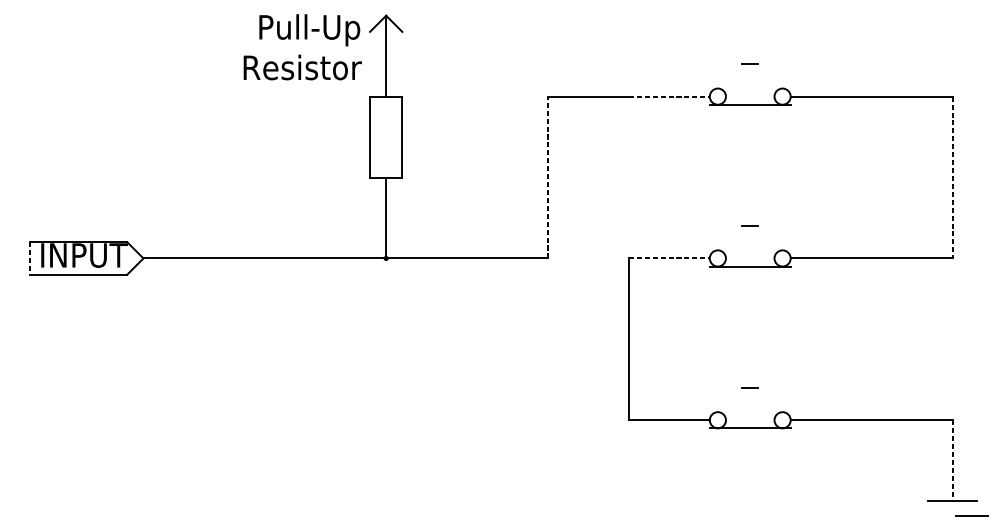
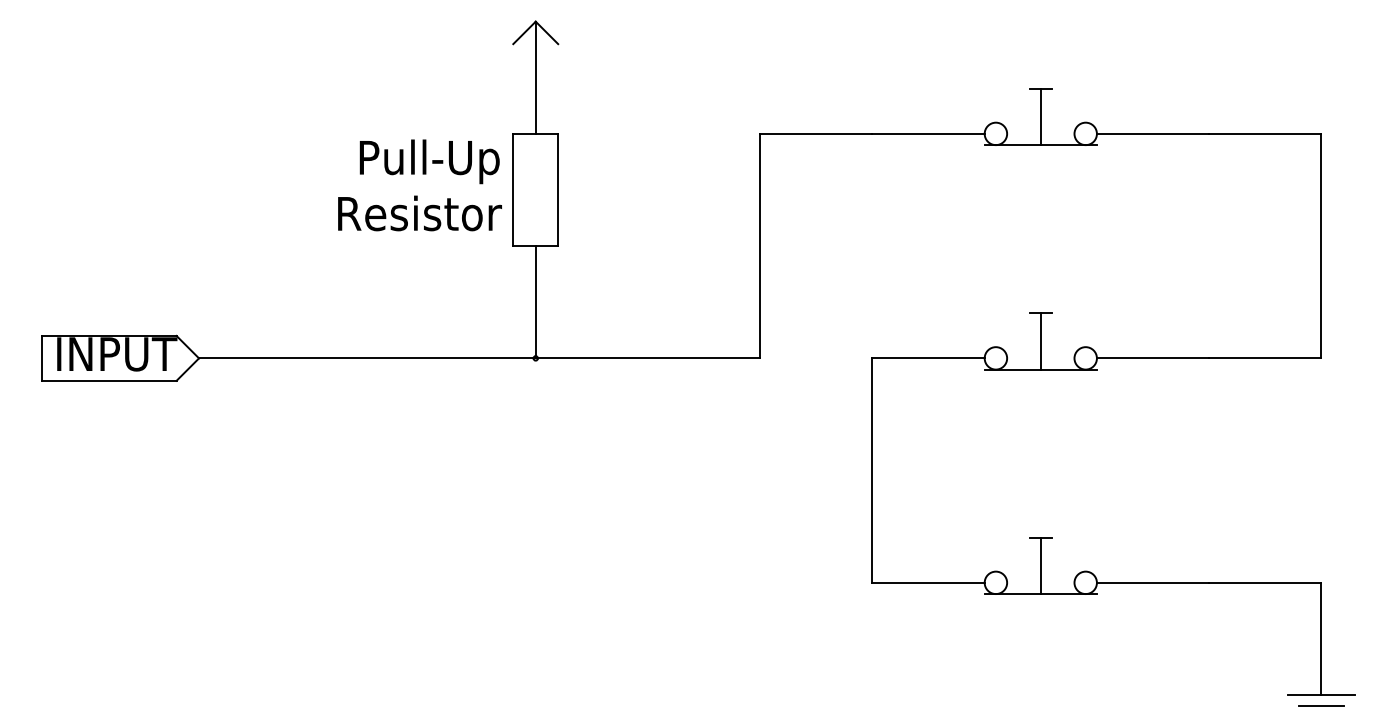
text: (302, 47) -> (419, 185), moved
line: (750, 84) -> (1040, 117), added
line: (670, 96) -> (929, 133), dashed -> solid
line: (548, 177) -> (760, 245), dashed -> solid
line: (952, 177) -> (1321, 246), dashed -> solid
line: (750, 246) -> (1040, 341), added
line: (29, 258) -> (41, 358), dashed -> solid
line: (670, 258) -> (929, 358), dashed -> solid
line: (750, 407) -> (1040, 565), added
line: (952, 461) -> (1321, 639), dashed -> solid
line: (972, 515) -> (1321, 705), moved

